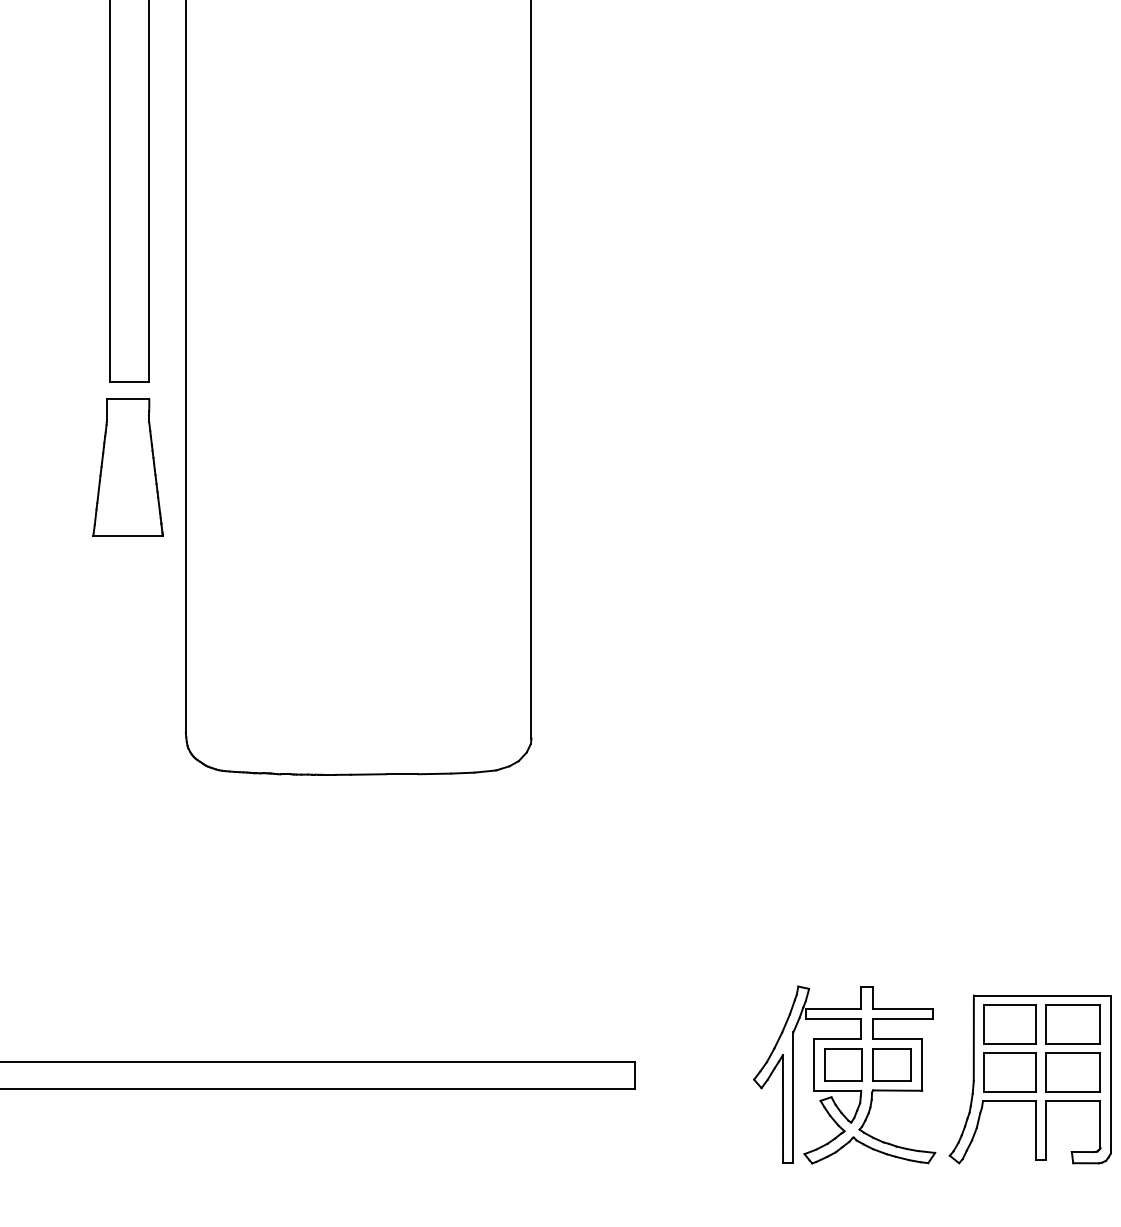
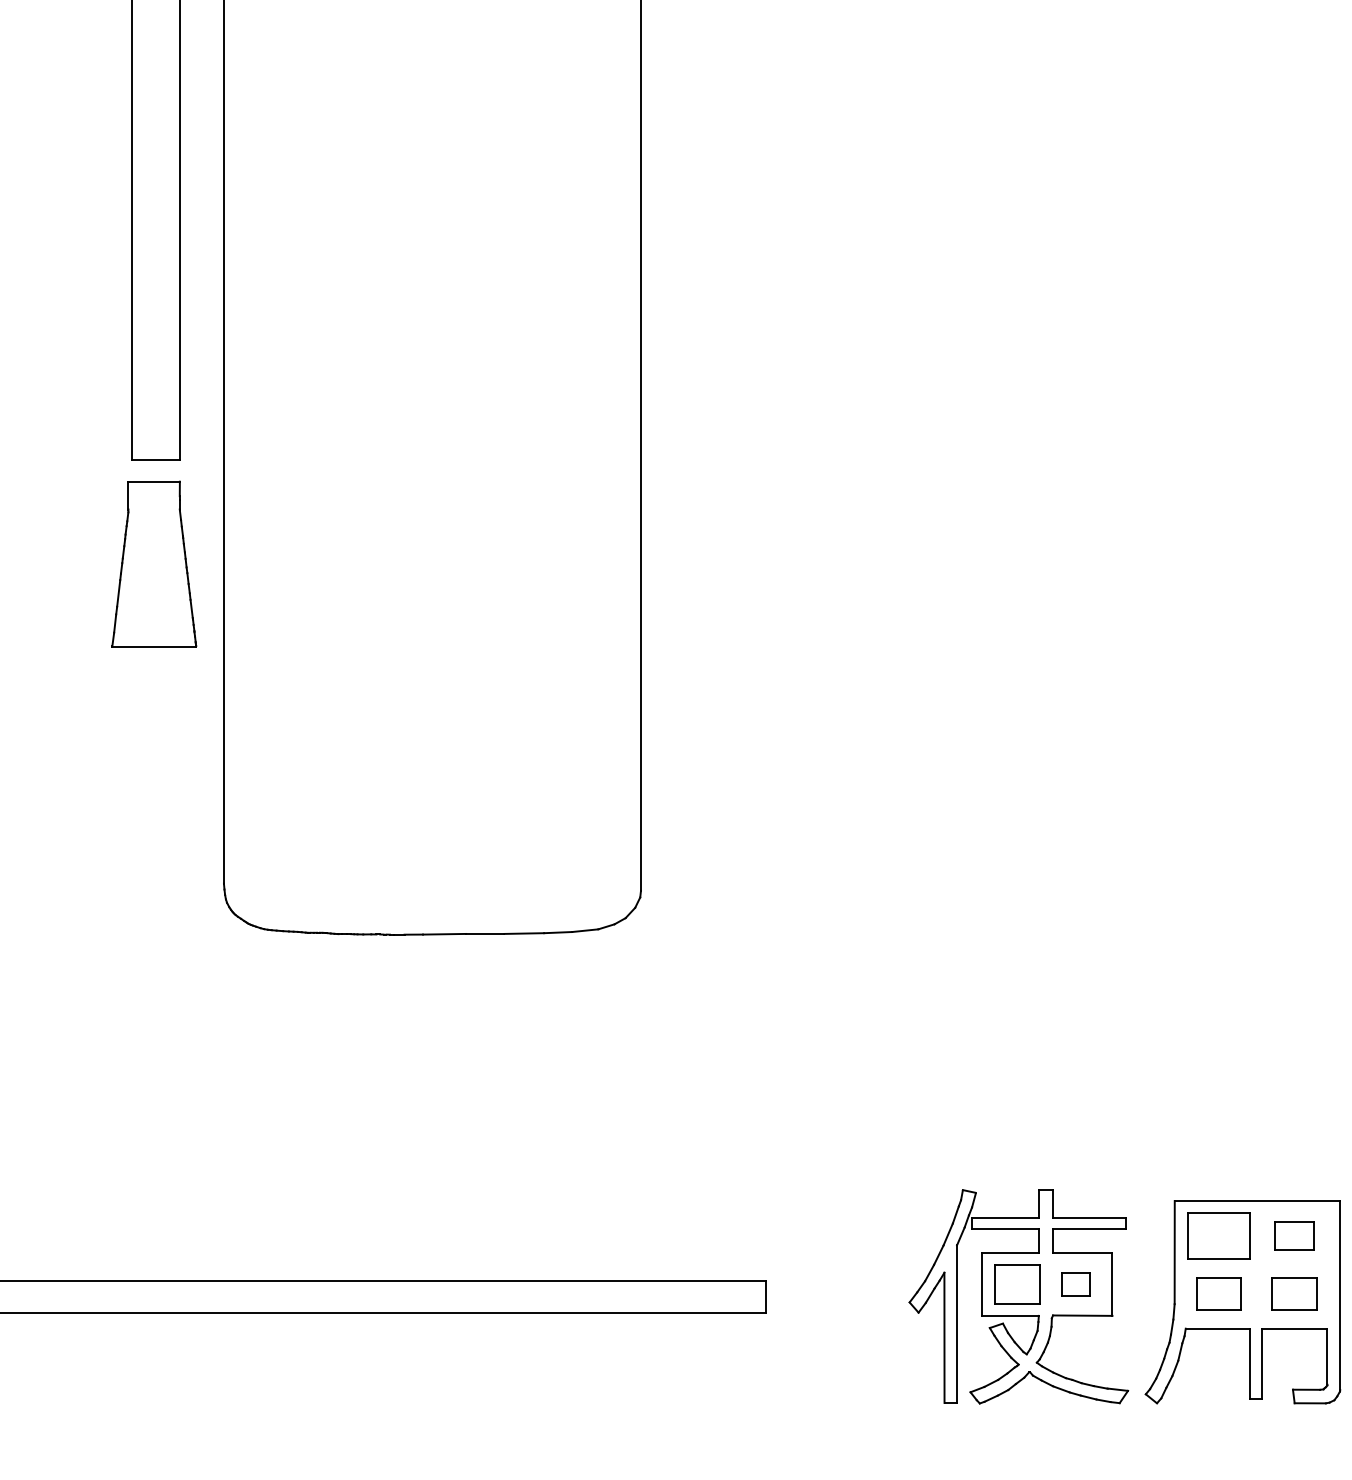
part: (1073, 1024) -> (1294, 1235), size x0.6
part: (891, 1064) -> (1075, 1284), size x0.6
part: (1010, 1072) -> (1218, 1293), size x0.7
part: (1073, 1072) -> (1294, 1293), size x0.7

